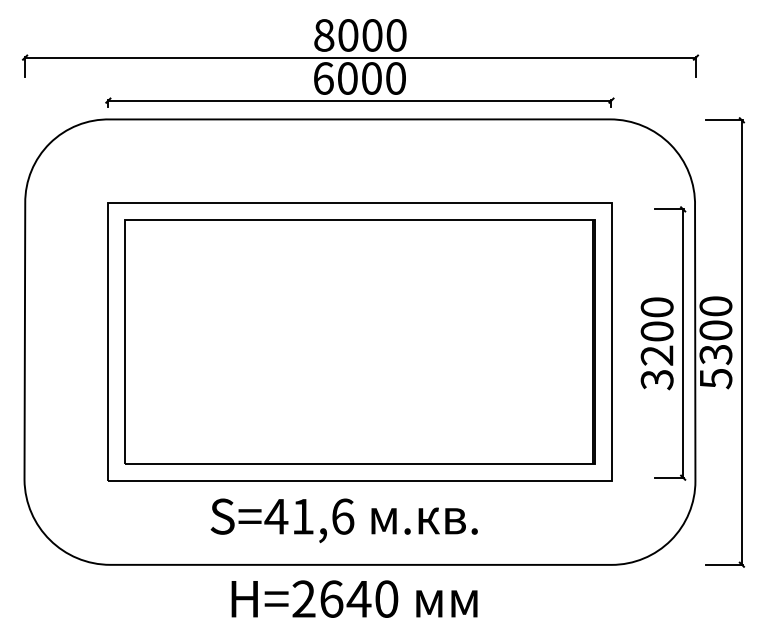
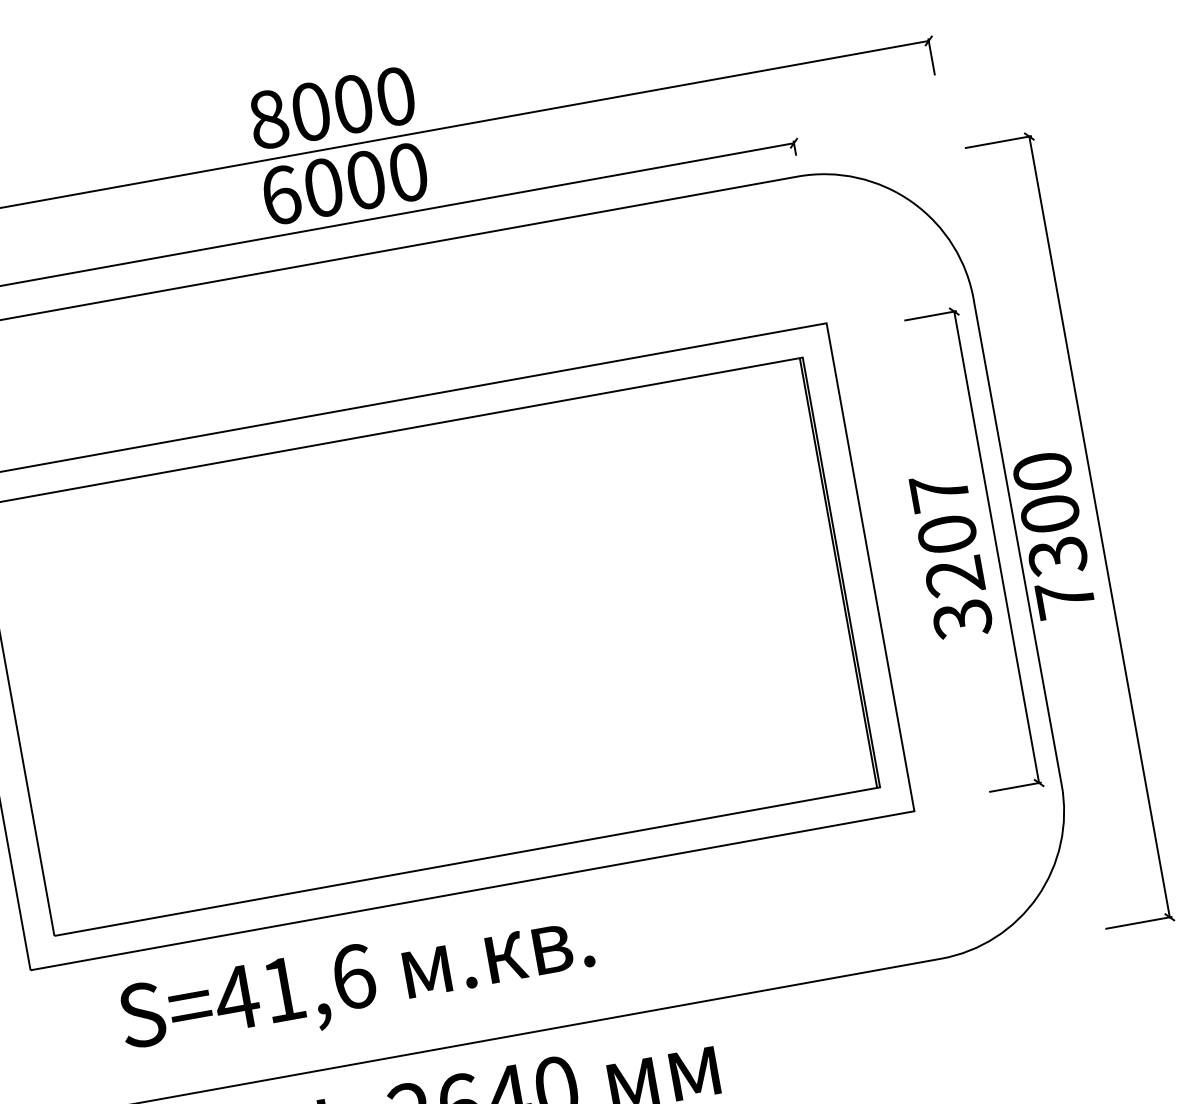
text: (656, 307) -> (938, 492), 3200 -> 3207
text: (716, 378) -> (1066, 598), 5300 -> 7300
text: (343, 520) -> (355, 983), moved

